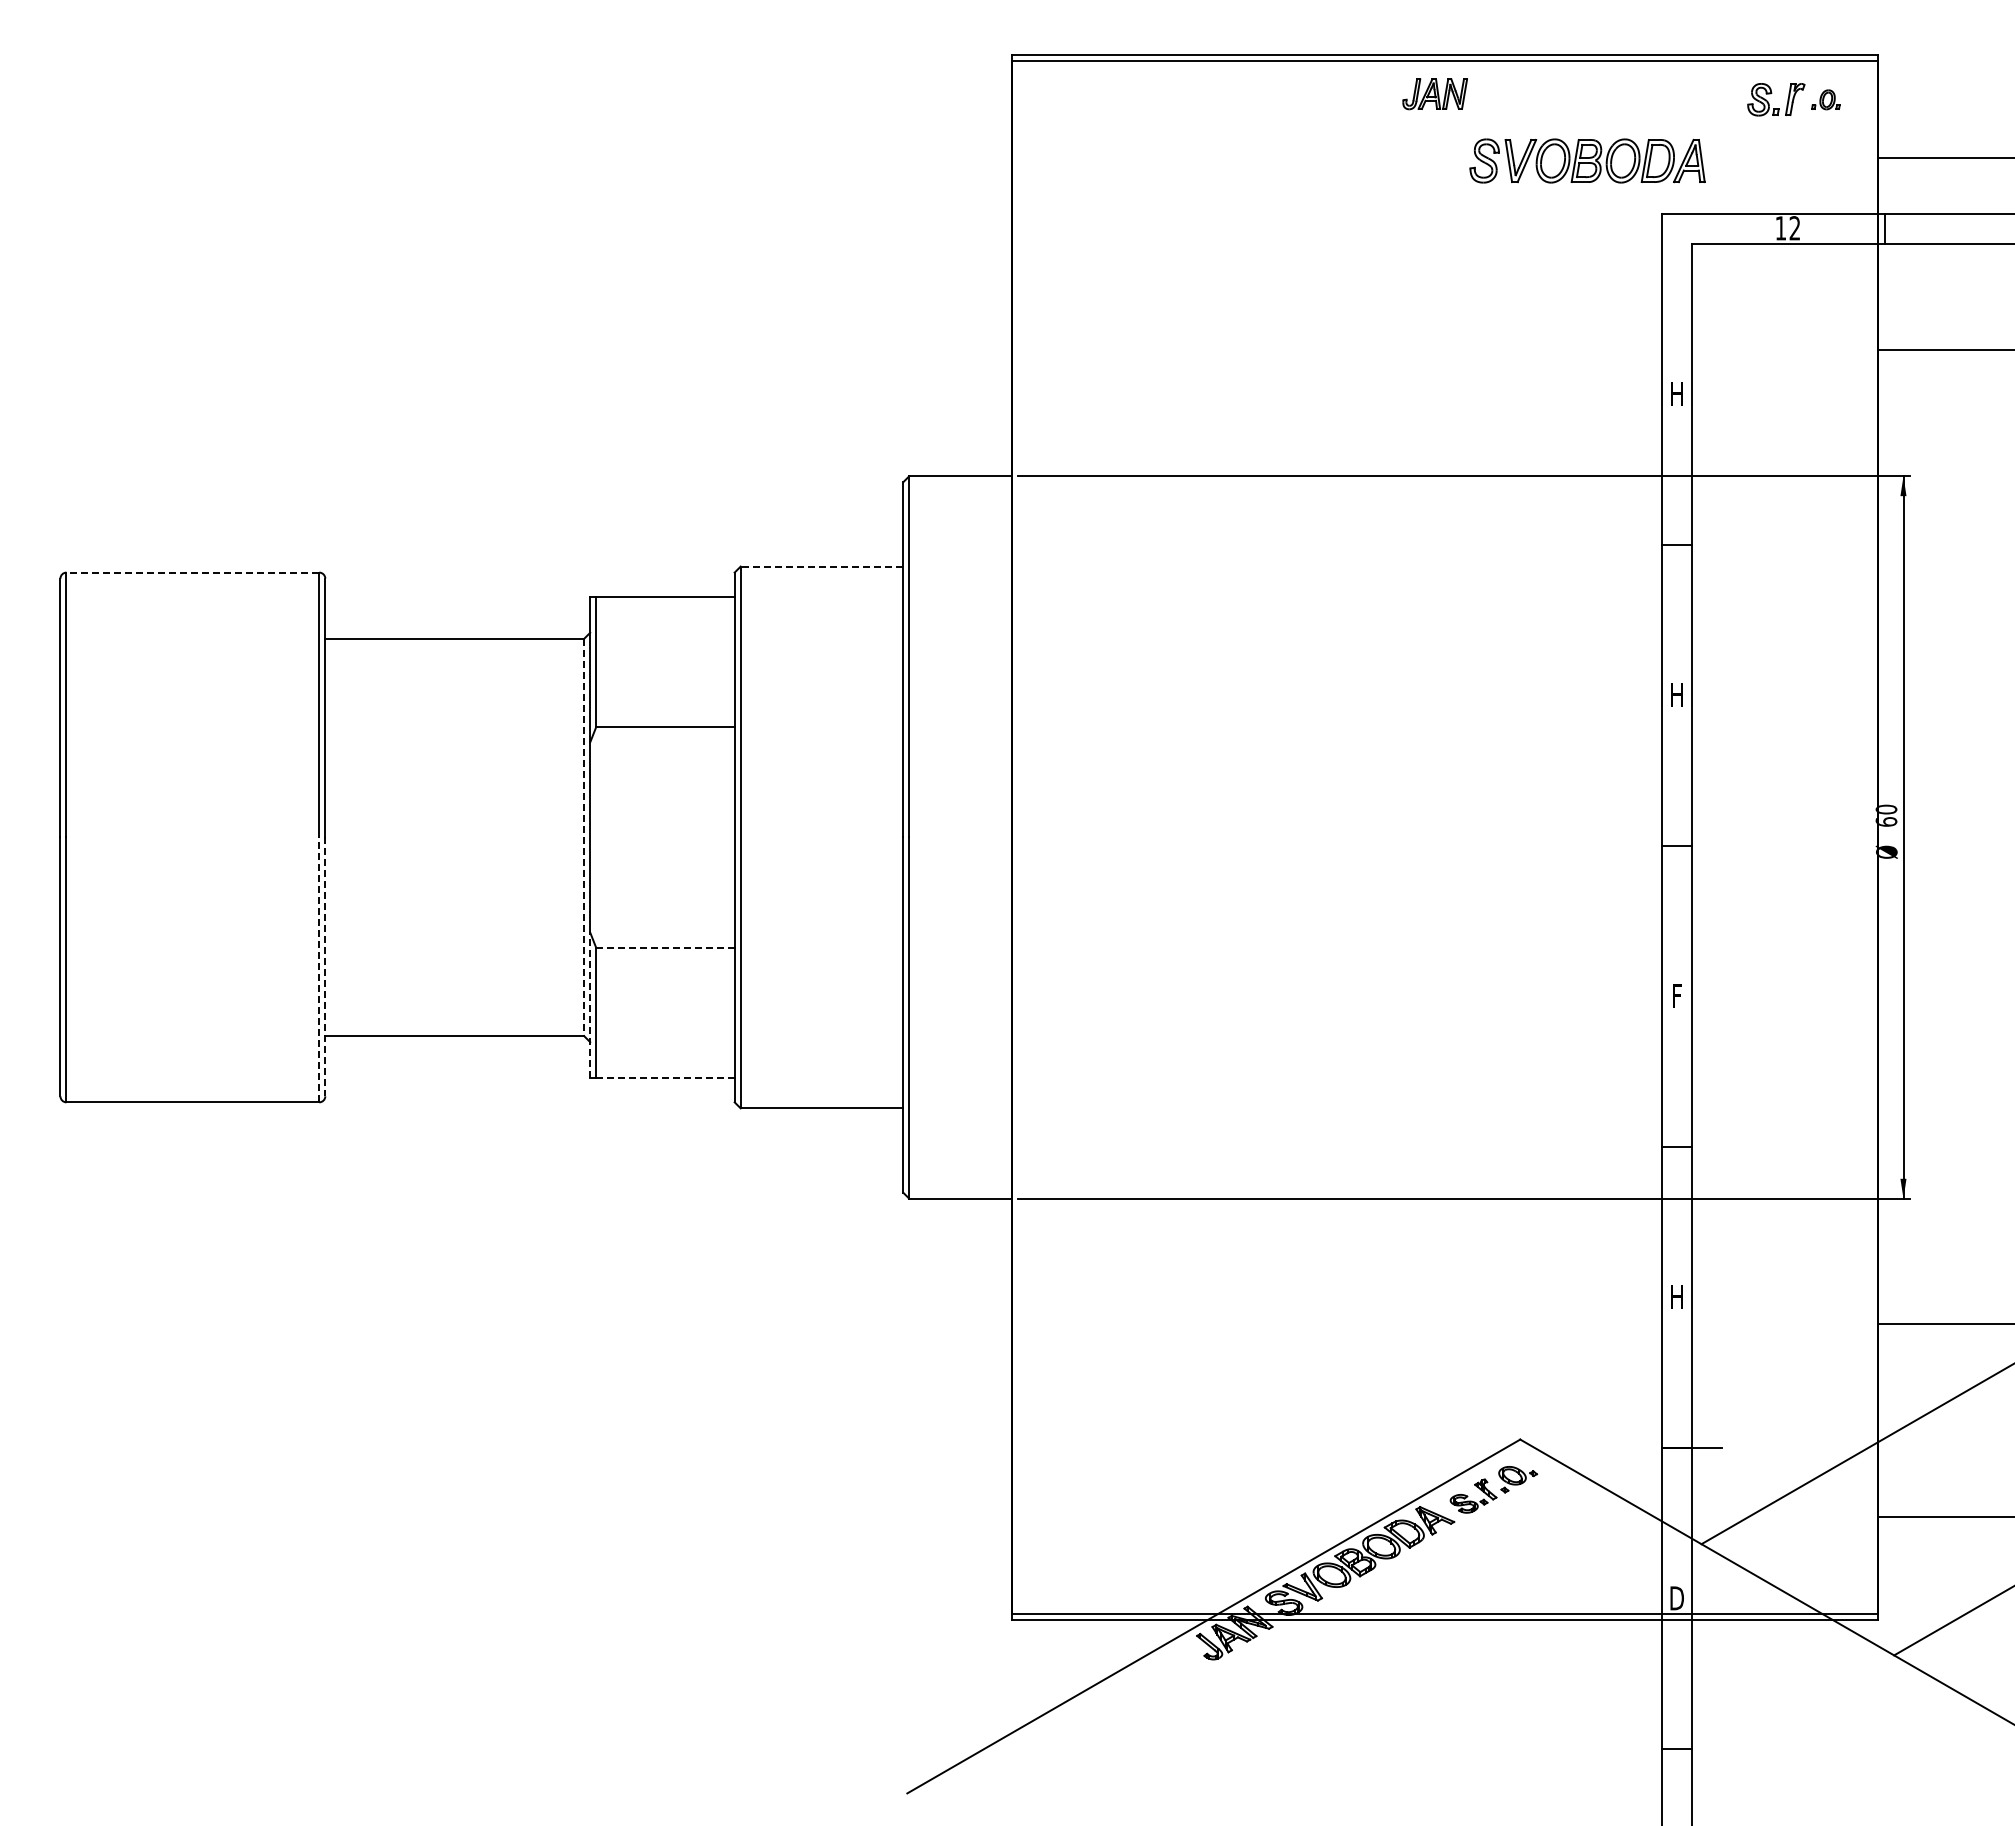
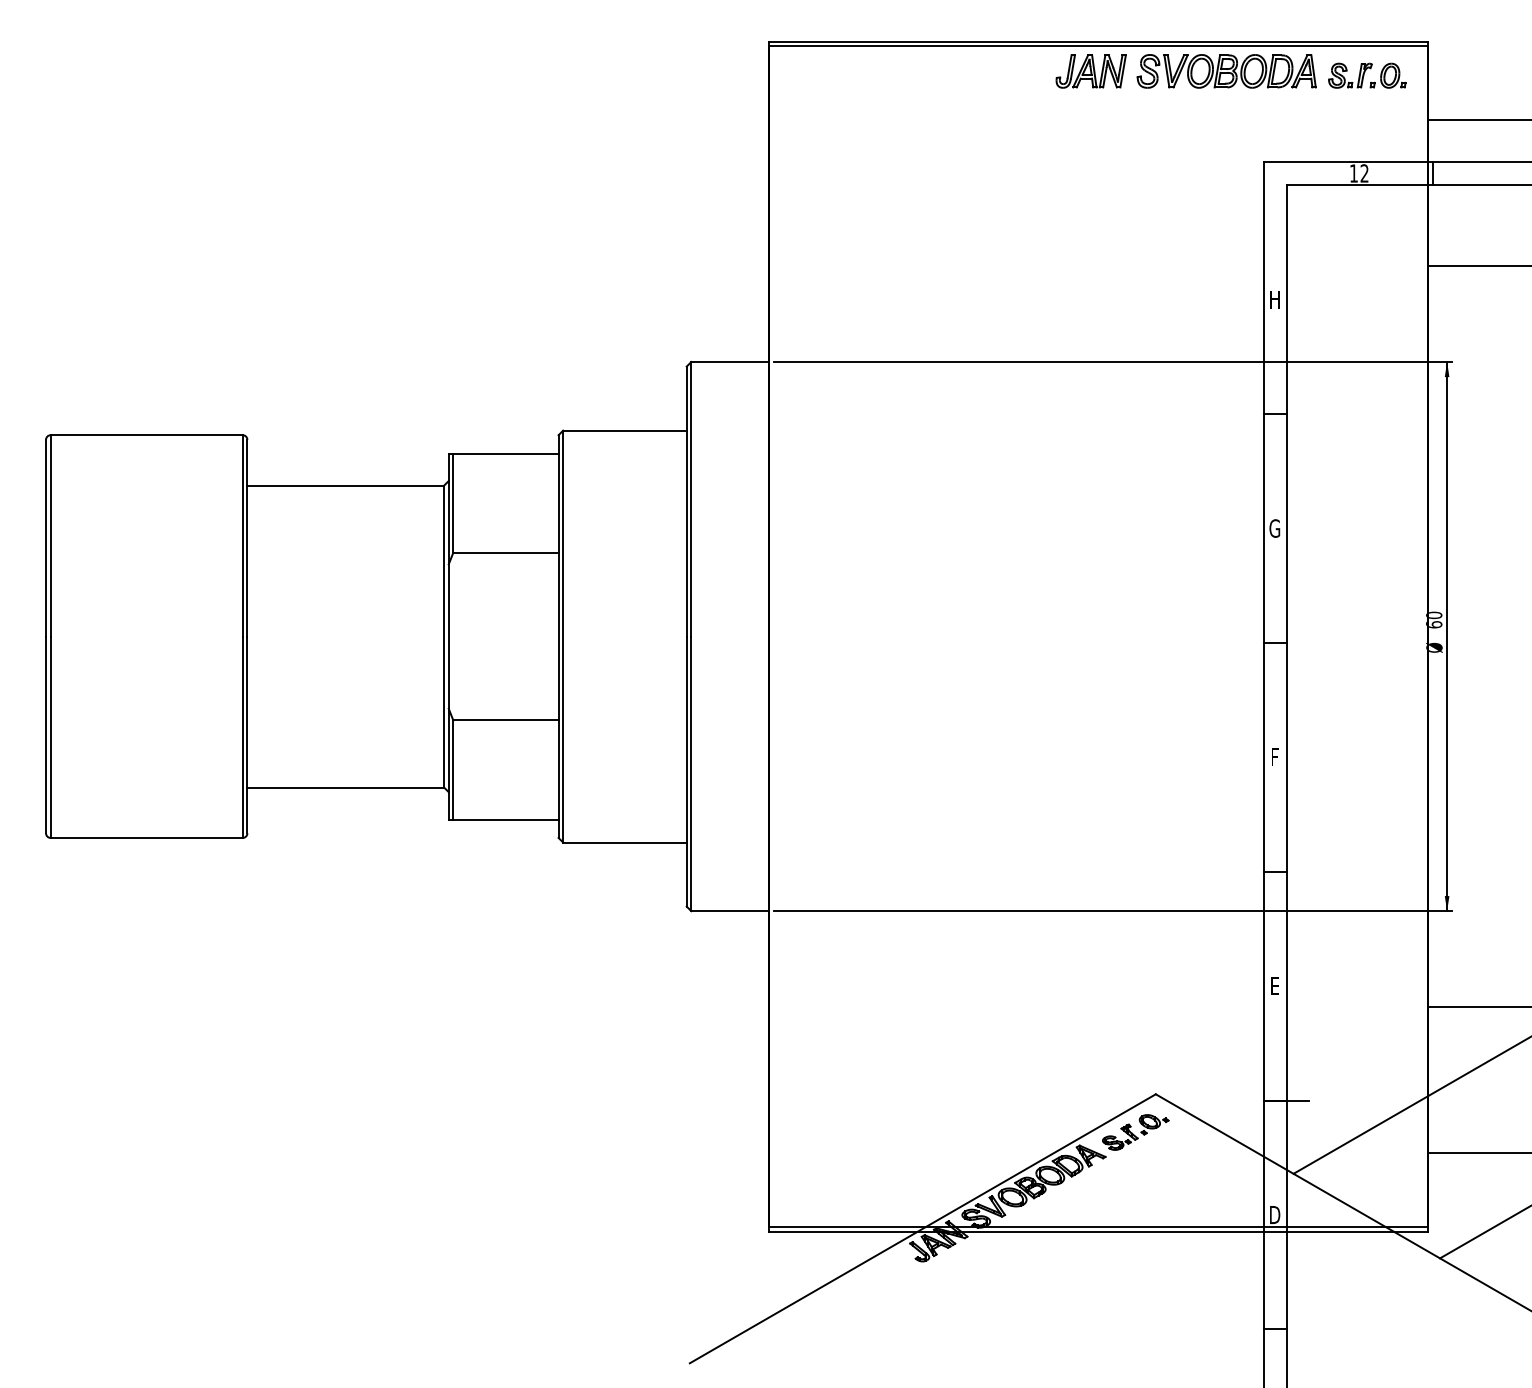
part: (1434, 94) -> (1090, 71), size x1.43
part: (1825, 99) -> (1387, 75), size x1.67
part: (1587, 160) -> (1226, 71), moved
line: (821, 566) -> (624, 430), dashed -> solid
line: (192, 572) -> (146, 435), dashed -> solid
text: (1676, 695) -> (1274, 528), H -> G
line: (584, 837) -> (444, 636), dashed -> solid
line: (664, 947) -> (505, 720), dashed -> solid
line: (325, 967) -> (247, 735), dashed -> solid
line: (319, 969) -> (242, 736), dashed -> solid
line: (590, 1005) -> (448, 764), dashed -> solid
line: (664, 1078) -> (505, 819), dashed -> solid
text: (1676, 1296) -> (1274, 985), H -> E

